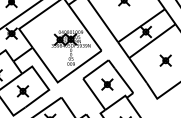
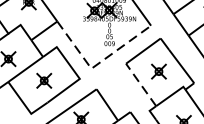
line: (62, 79) -> (97, 64), solid -> dashed
line: (94, 93) -> (141, 83), solid -> dashed

